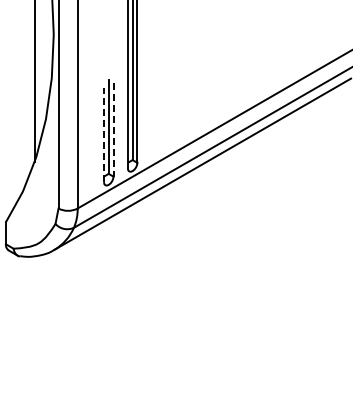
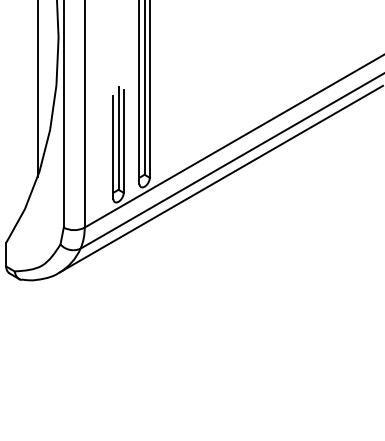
line: (113, 129) -> (123, 141), dashed -> solid
line: (103, 135) -> (112, 147), dashed -> solid

